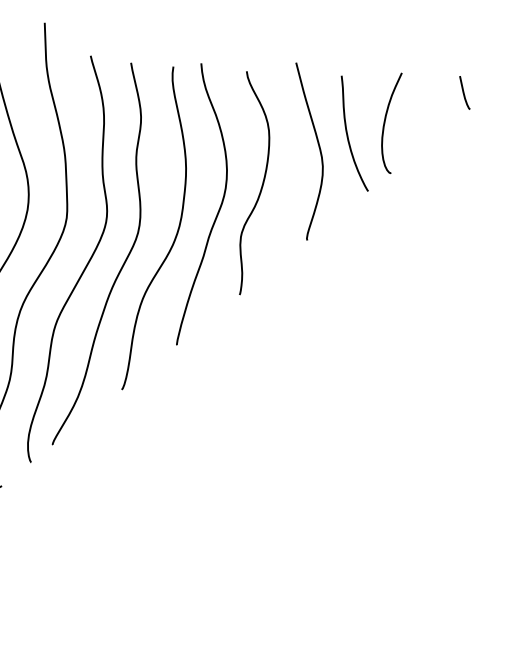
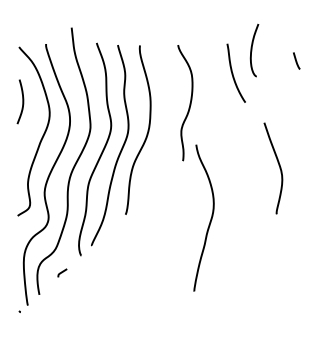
line: (464, 91) -> (296, 60), moved
curve: (386, 122) -> (252, 50), moved
curve: (317, 146) -> (278, 165), moved
curve: (218, 207) -> (210, 218), moved

